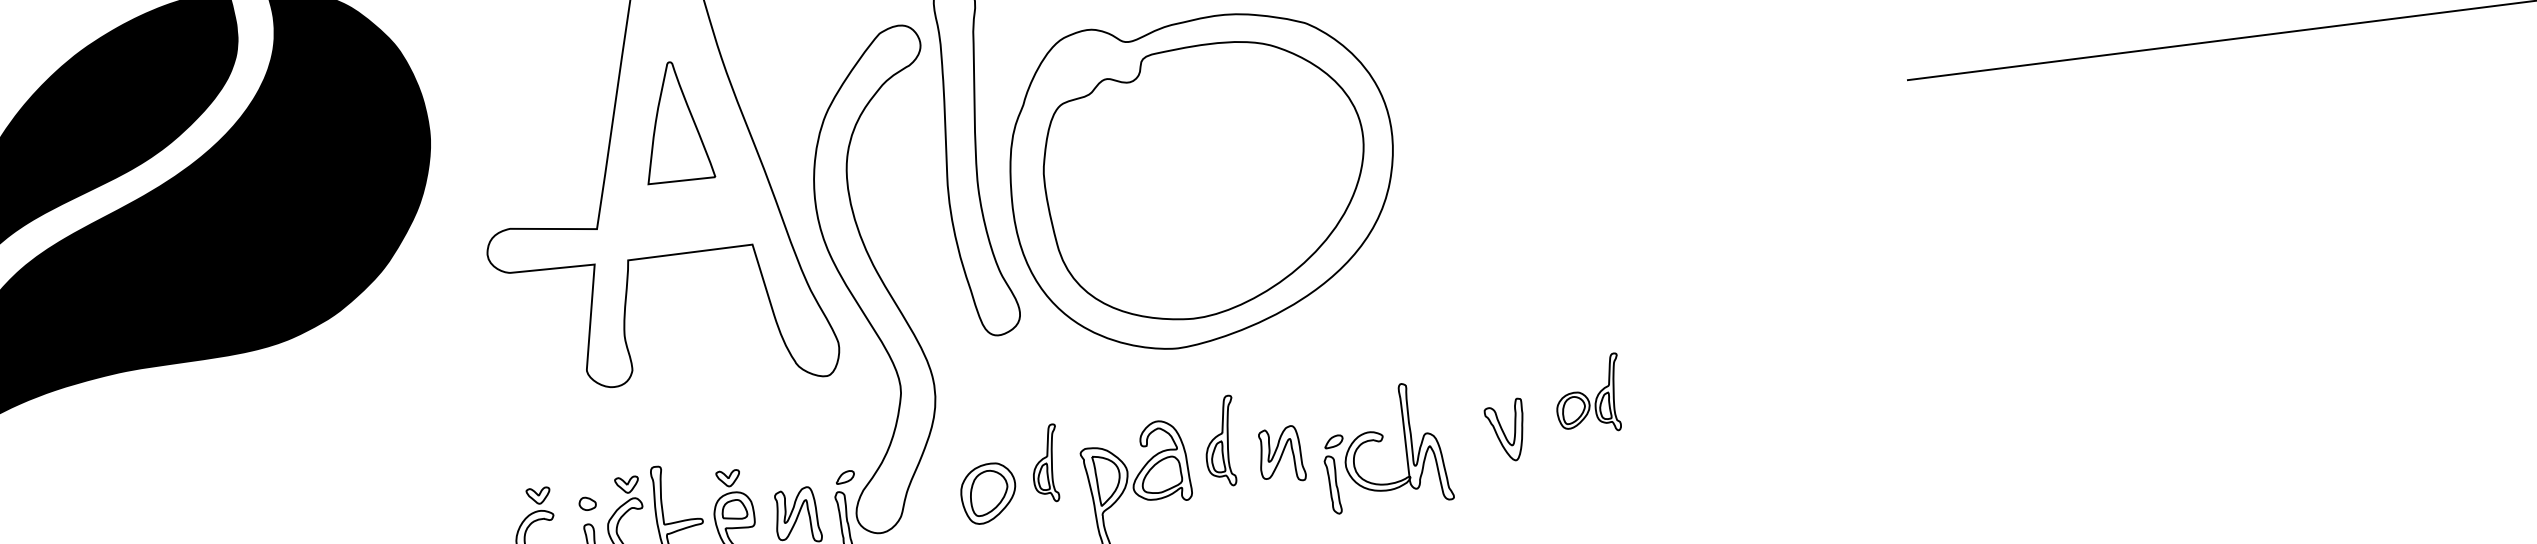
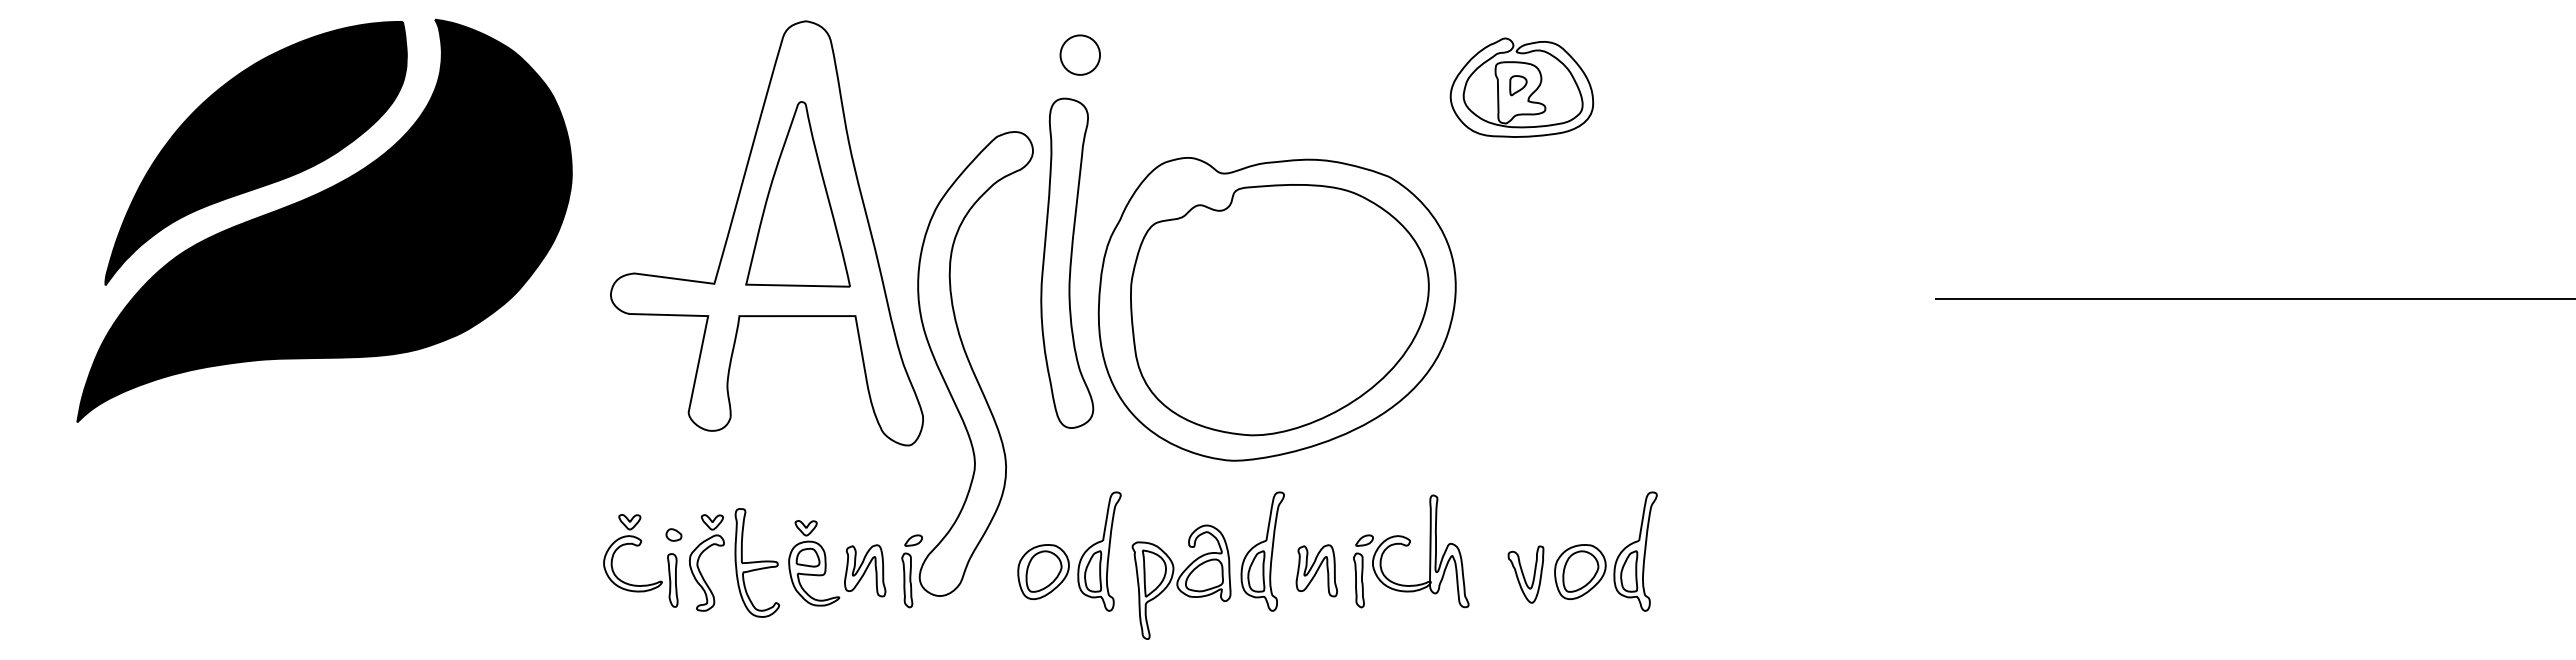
part: (673, 122) -> (797, 194), size x1.67
part: (1588, 395) -> (1605, 551), size x1.67
part: (1382, 440) -> (1409, 545), moved
part: (1220, 441) -> (1262, 551), size x1.43
part: (1045, 463) -> (1099, 551), size x1.67

